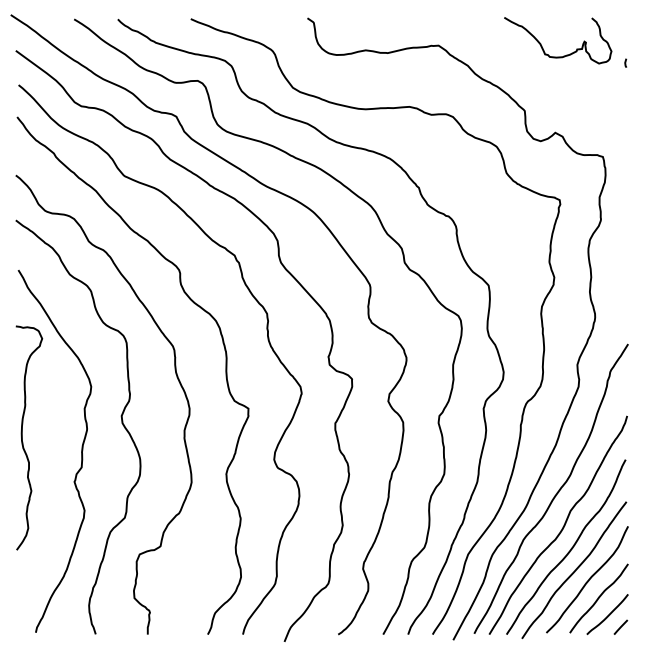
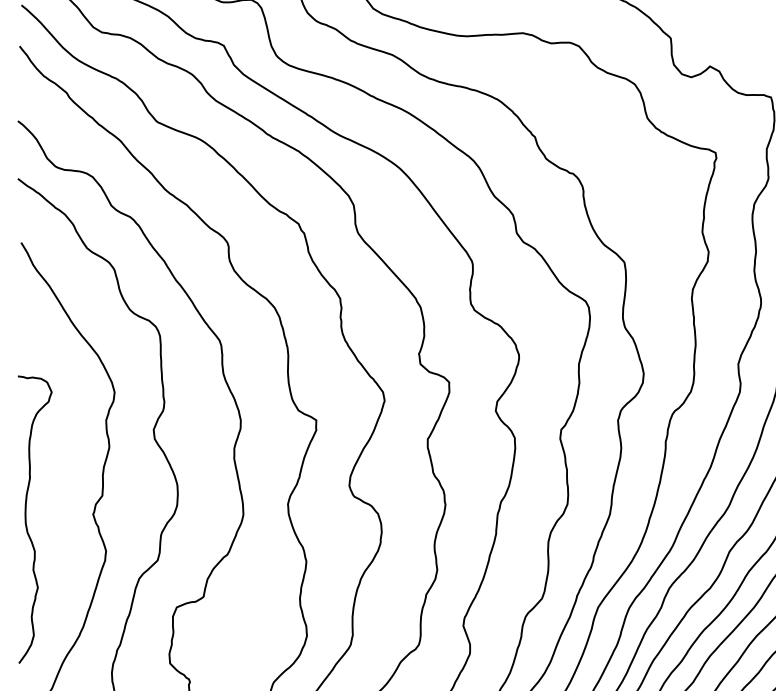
curve: (22, 437) -> (26, 518), moved

